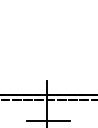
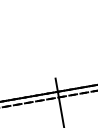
line: (48, 121) -> (63, 118), removed

